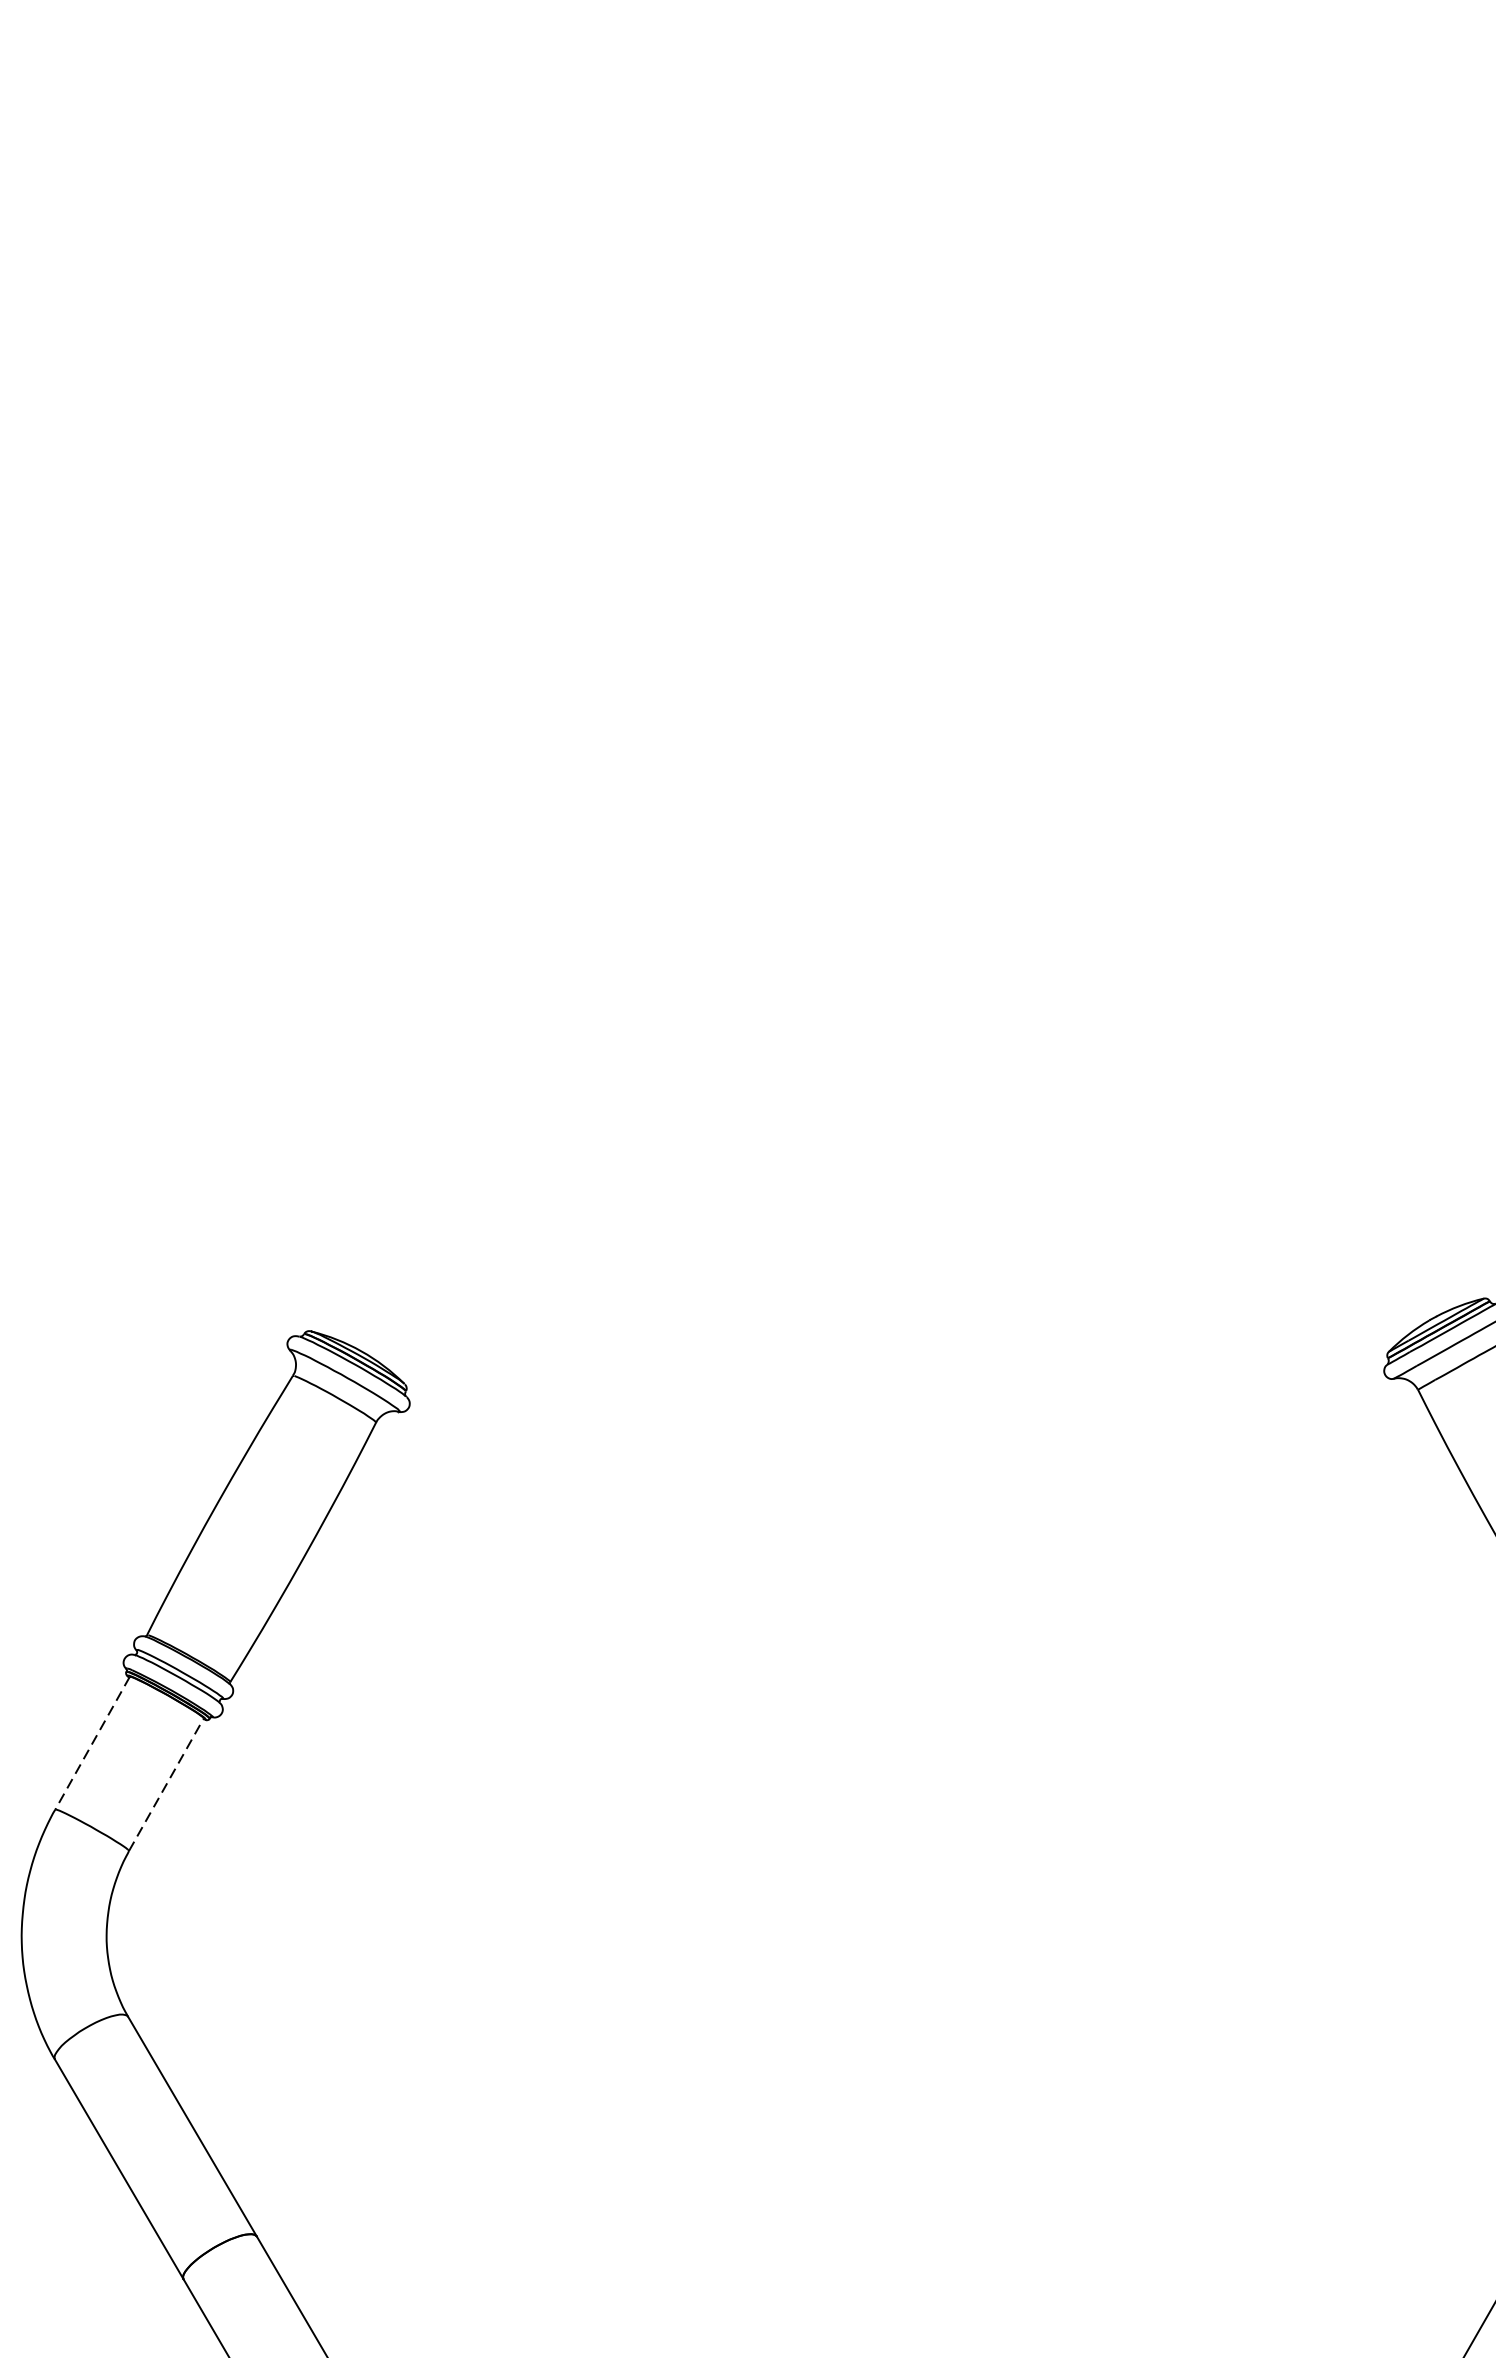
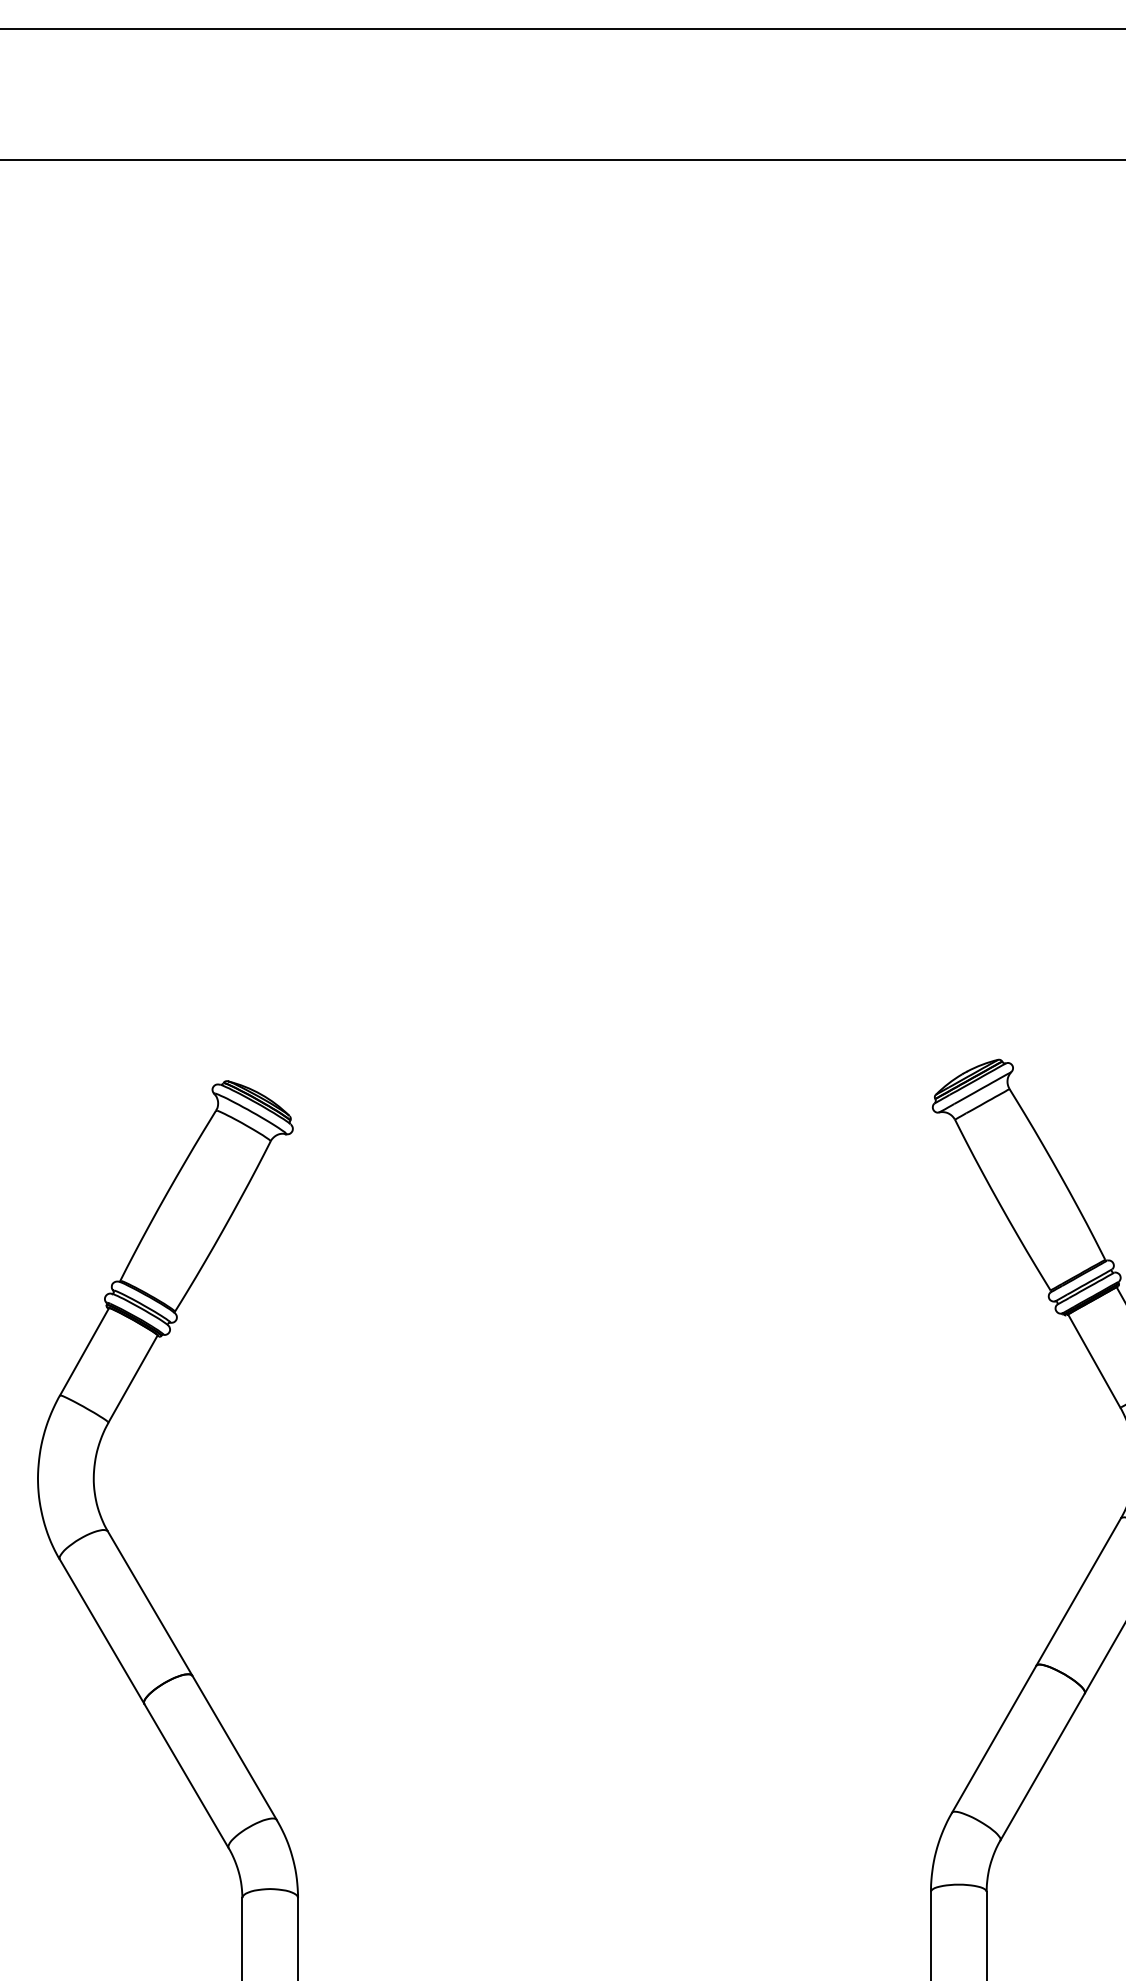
line: (92, 1744) -> (84, 1352), dashed -> solid
line: (167, 1785) -> (133, 1379), dashed -> solid

